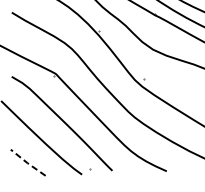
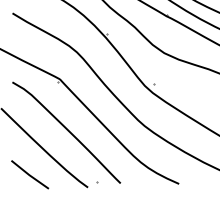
line: (27, 163) -> (29, 175), dashed -> solid

